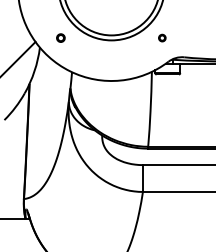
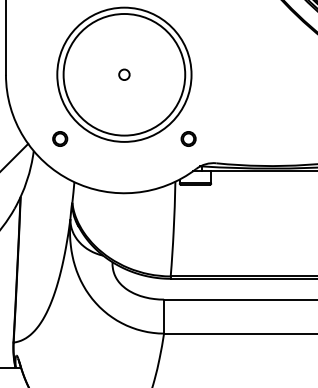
circle: (61, 37) -> (60, 138), size x1.43
circle: (162, 37) -> (188, 138), size x1.67

